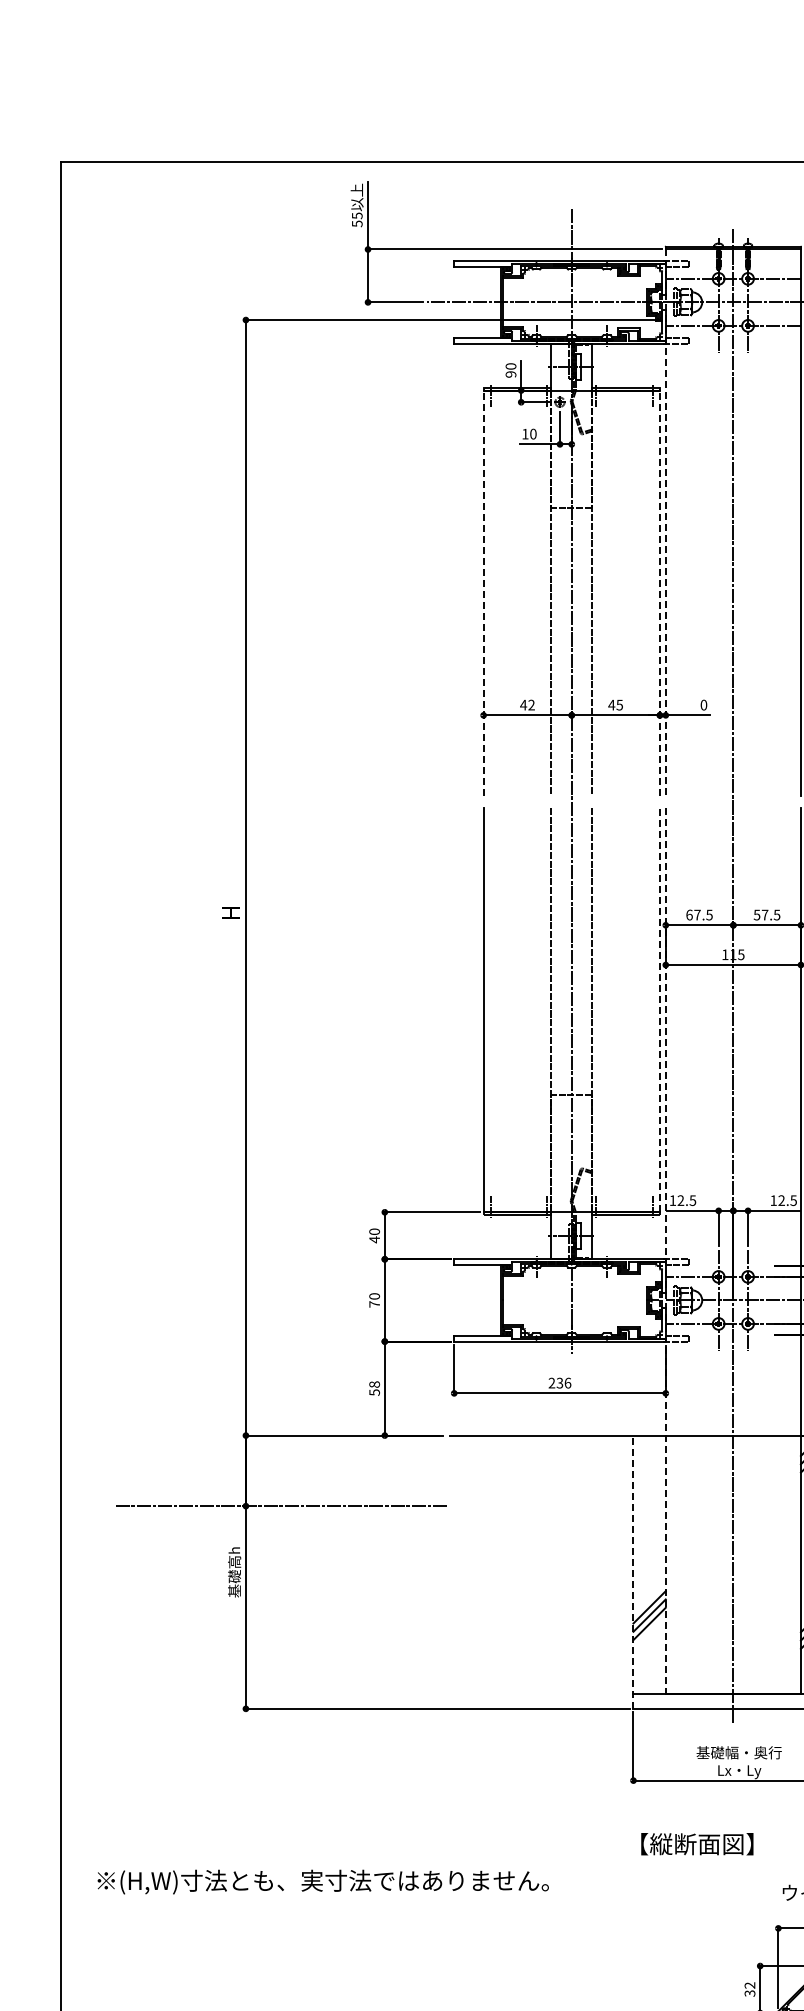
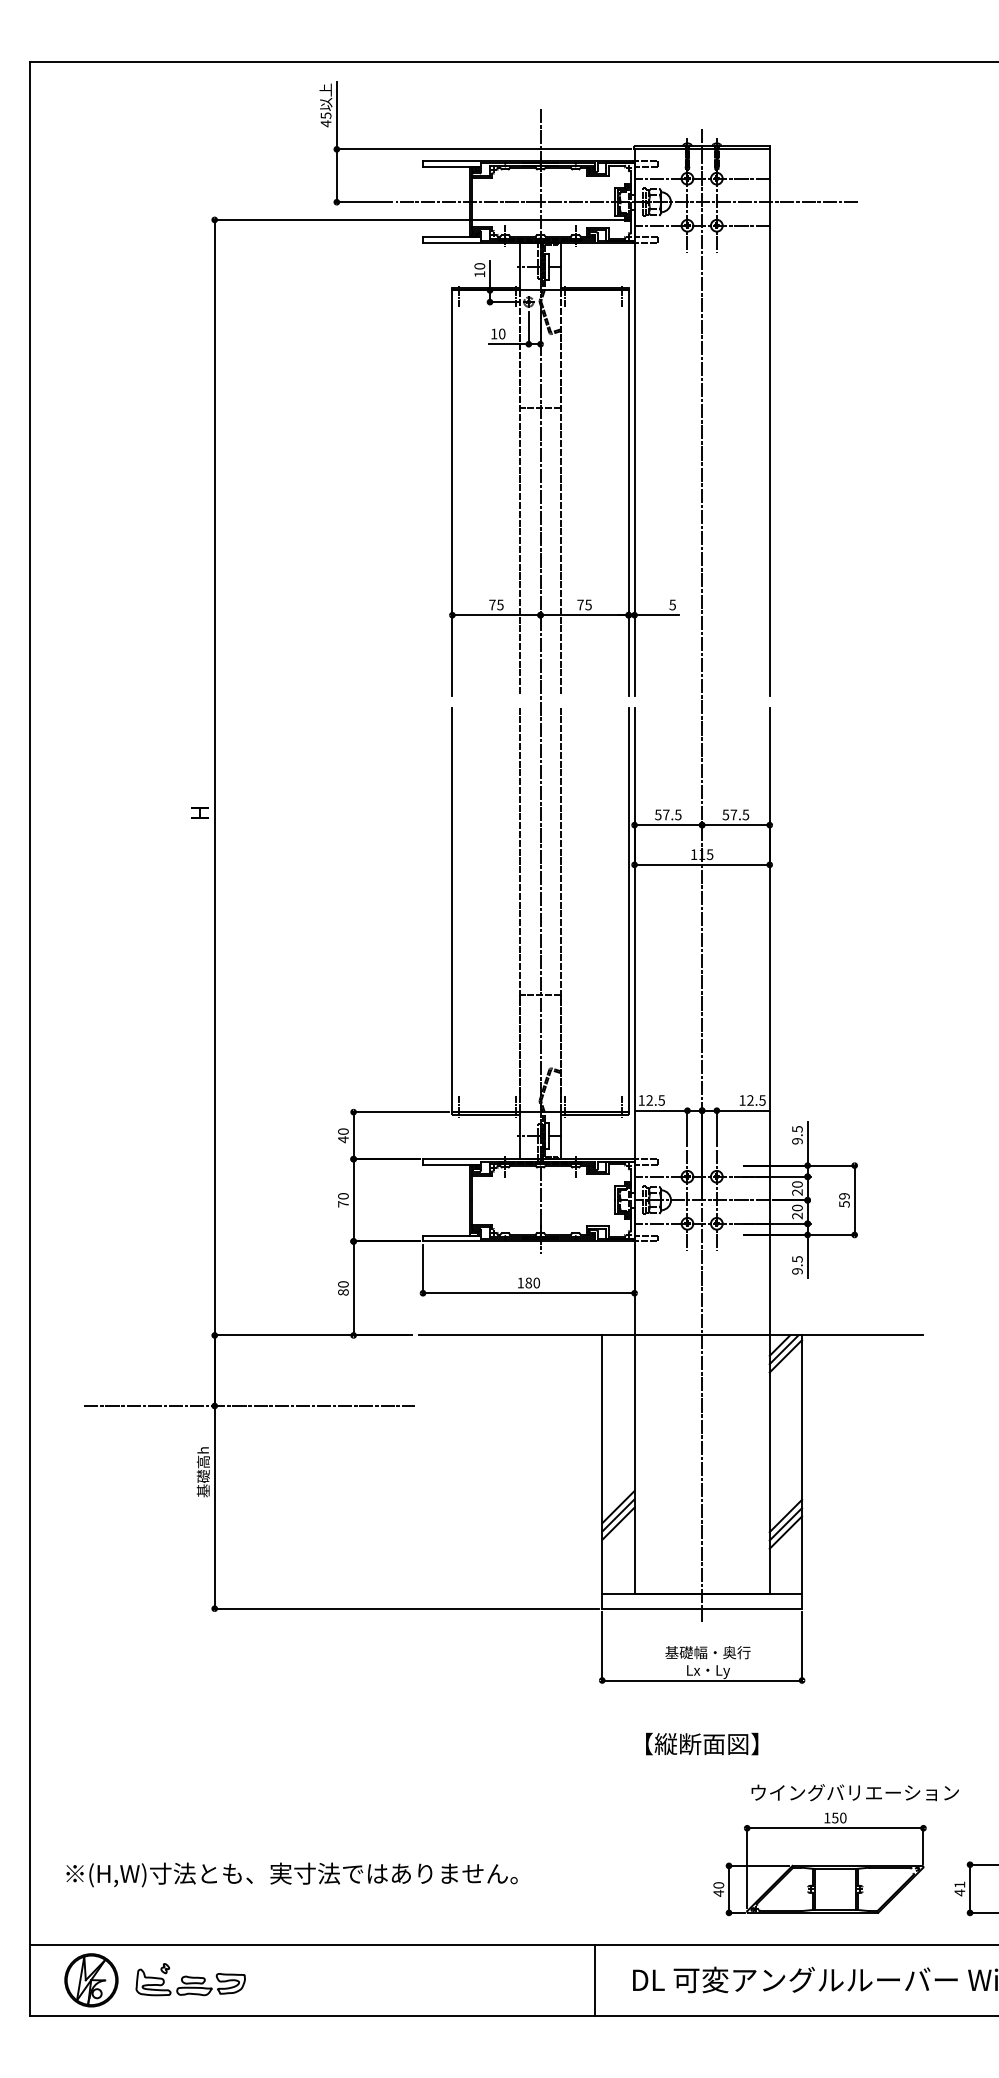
text: (356, 223) -> (325, 123), 55 -> 45
text: (510, 374) -> (479, 274), 90 -> 10
line: (665, 523) -> (634, 423), dashed -> solid
line: (483, 593) -> (452, 493), dashed -> solid
line: (659, 593) -> (628, 493), dashed -> solid
text: (526, 704) -> (495, 604), 42 -> 75
text: (611, 704) -> (580, 604), 45 -> 75
text: (703, 704) -> (672, 604), 0 -> 5
text: (689, 914) -> (658, 814), 67.5 -> 57.5
line: (659, 1009) -> (628, 909), dashed -> solid
line: (665, 1251) -> (634, 1151), dashed -> solid
text: (559, 1382) -> (528, 1282), 236 -> 180
text: (374, 1388) -> (343, 1288), 58 -> 80
line: (633, 1572) -> (602, 1472), dashed -> solid
text: (697, 1843) -> (702, 1743), moved
text: (322, 1881) -> (291, 1874), moved
text: (749, 1989) -> (718, 1889), 32 -> 40

